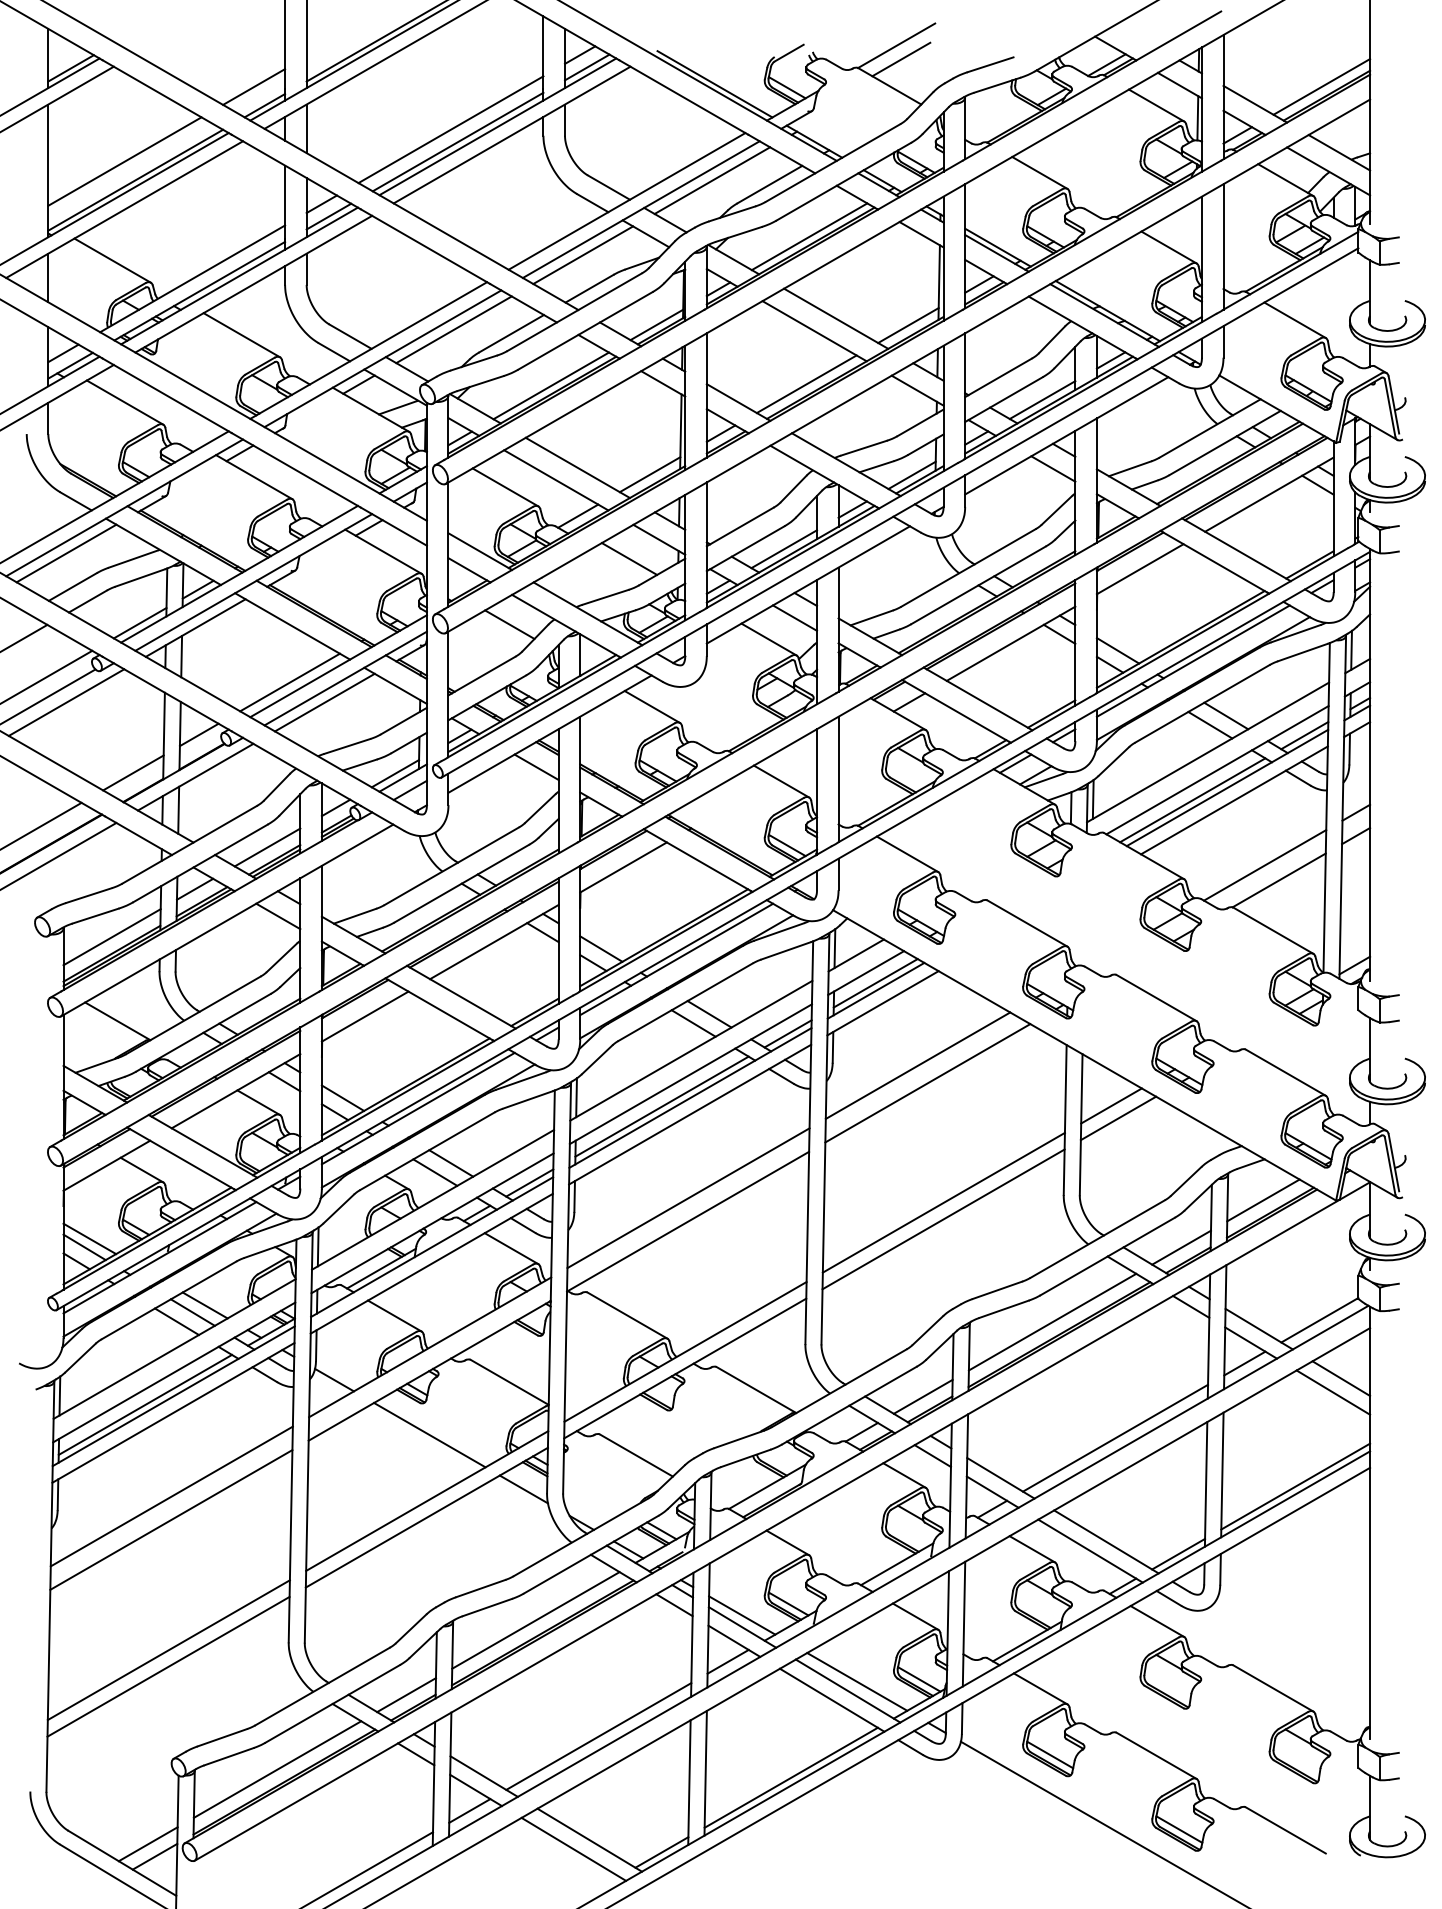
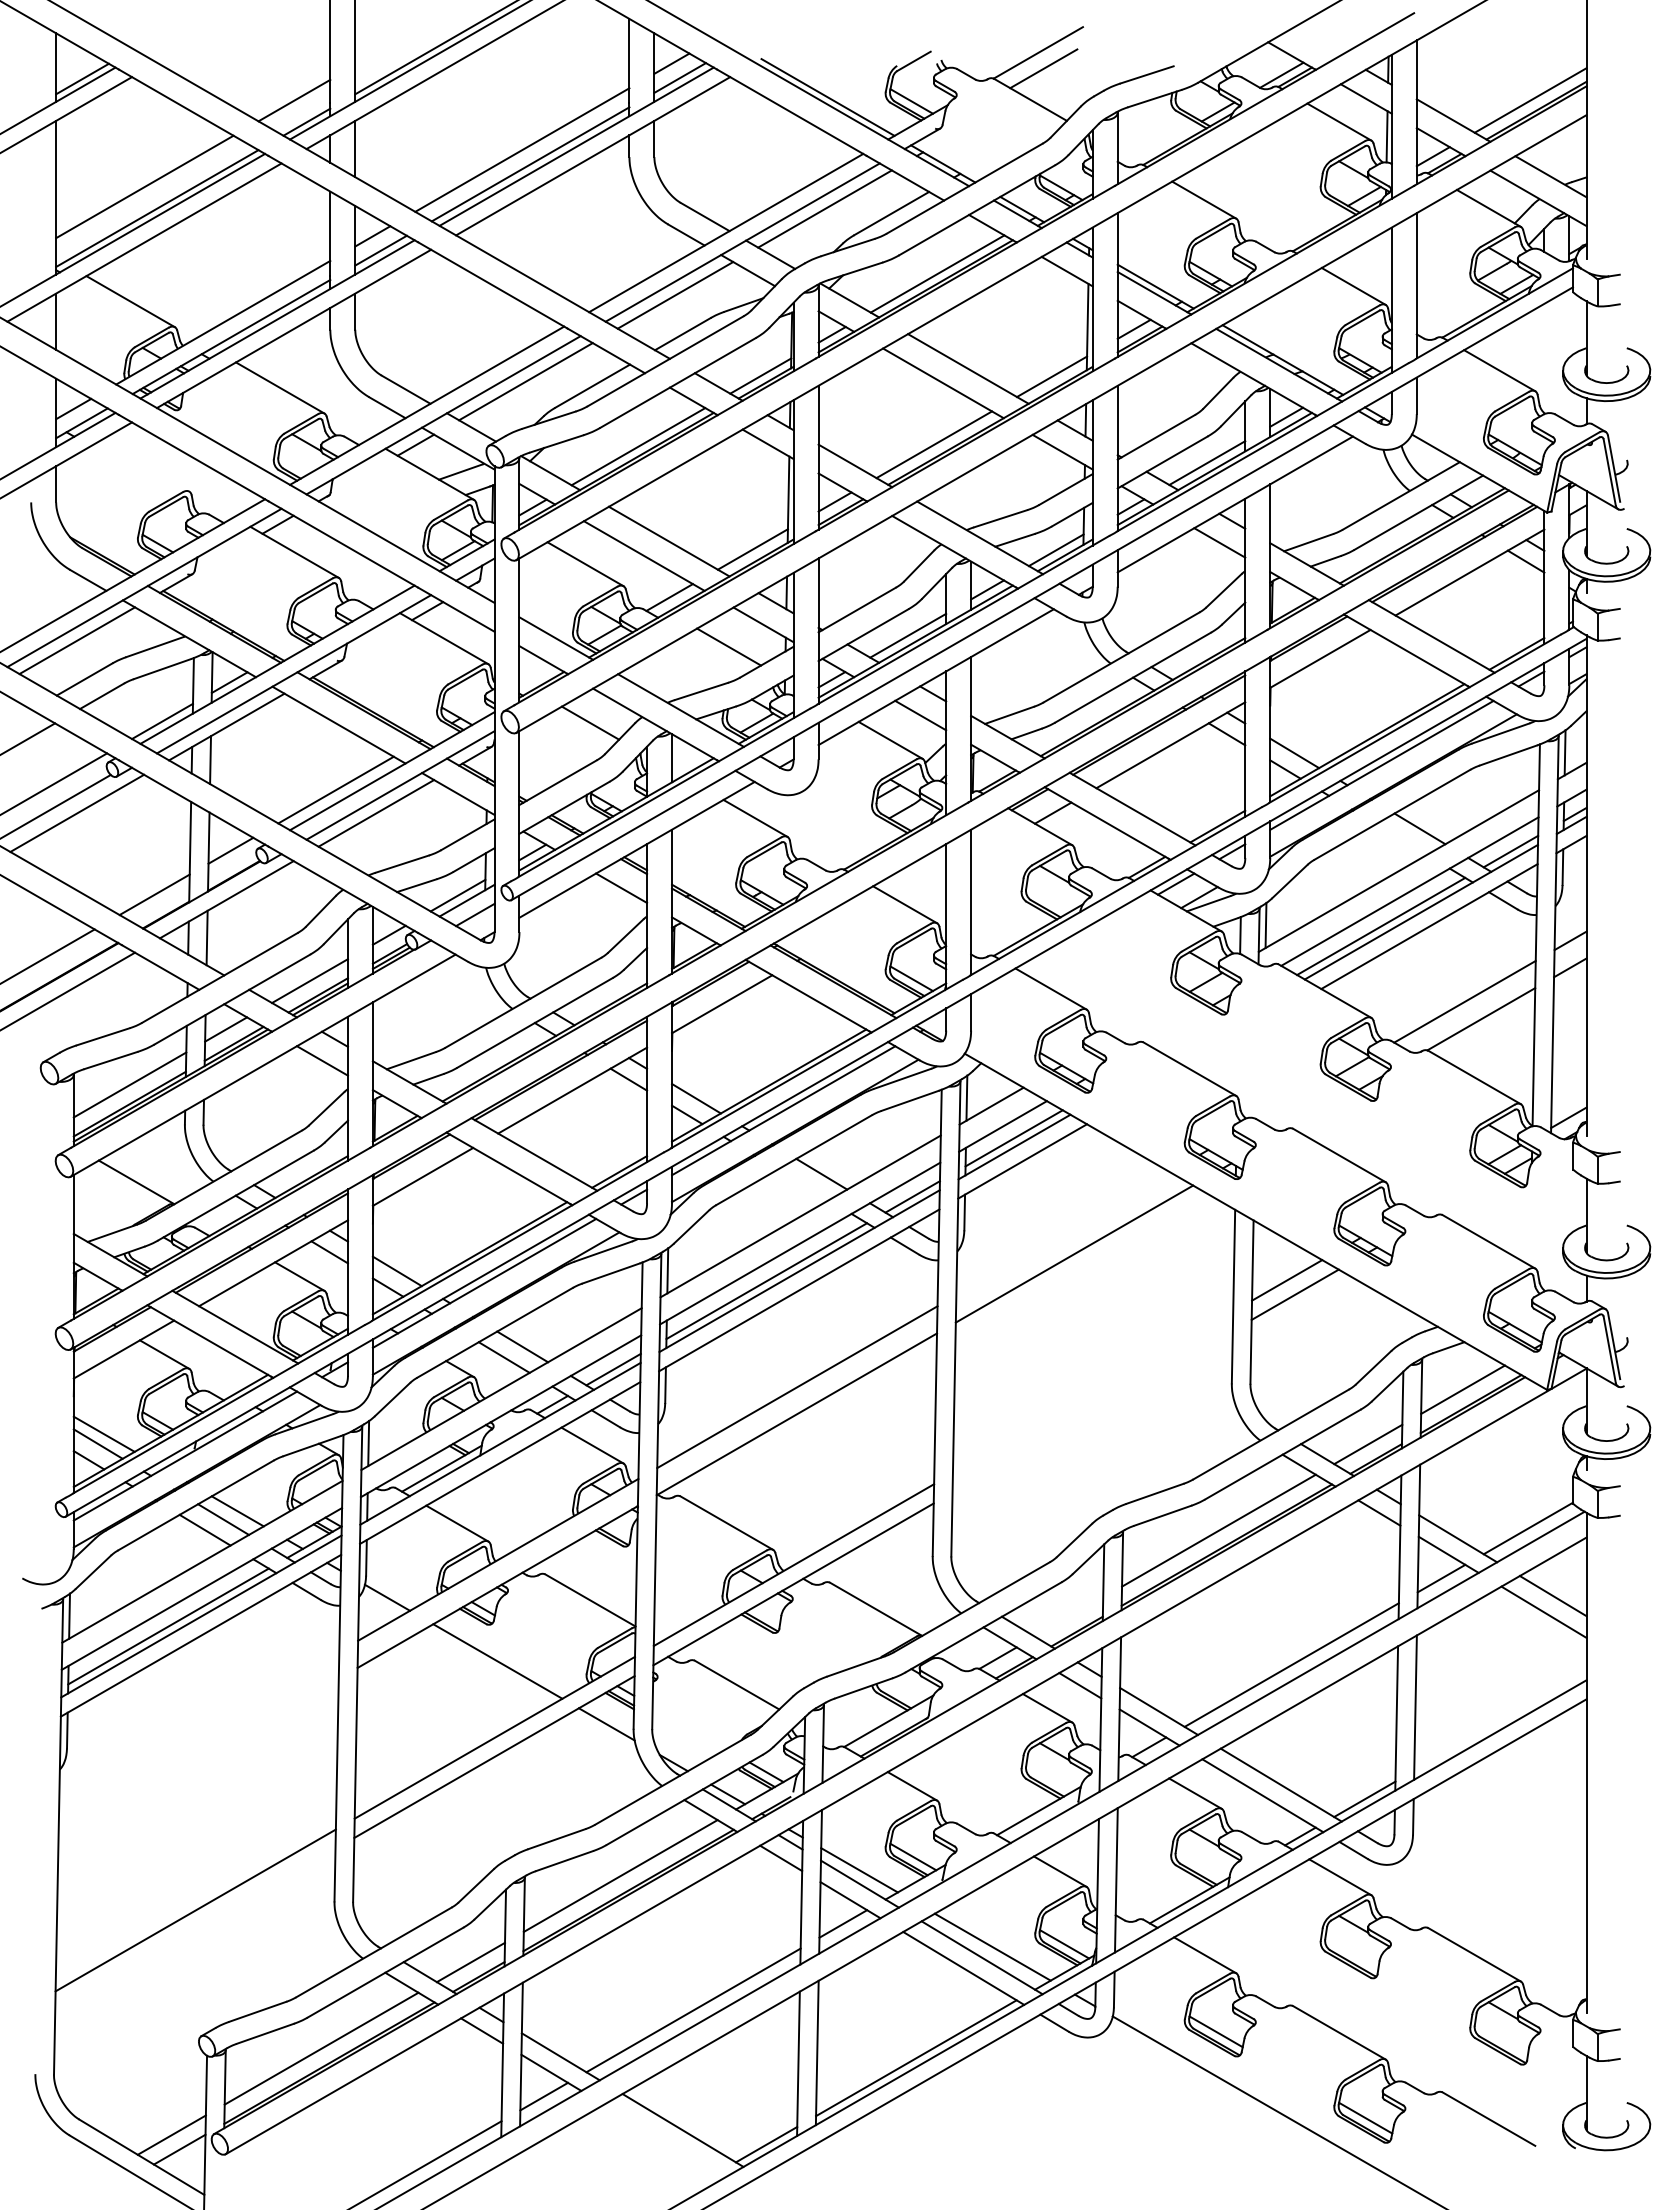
line: (124, 402) -> (144, 465), removed
line: (1210, 725) -> (1401, 839), removed
line: (692, 1023) -> (802, 1184), removed
line: (917, 1065) -> (1062, 1233), removed
line: (943, 1202) -> (1092, 1392), removed
line: (943, 1219) -> (1092, 1411), removed
line: (923, 1396) -> (1069, 1616), removed
line: (1295, 1486) -> (1500, 1720), removed
line: (172, 1496) -> (199, 1732), removed
line: (171, 1519) -> (198, 1759), removed
line: (168, 1666) -> (195, 1929), removed
line: (573, 1848) -> (664, 2140), removed

